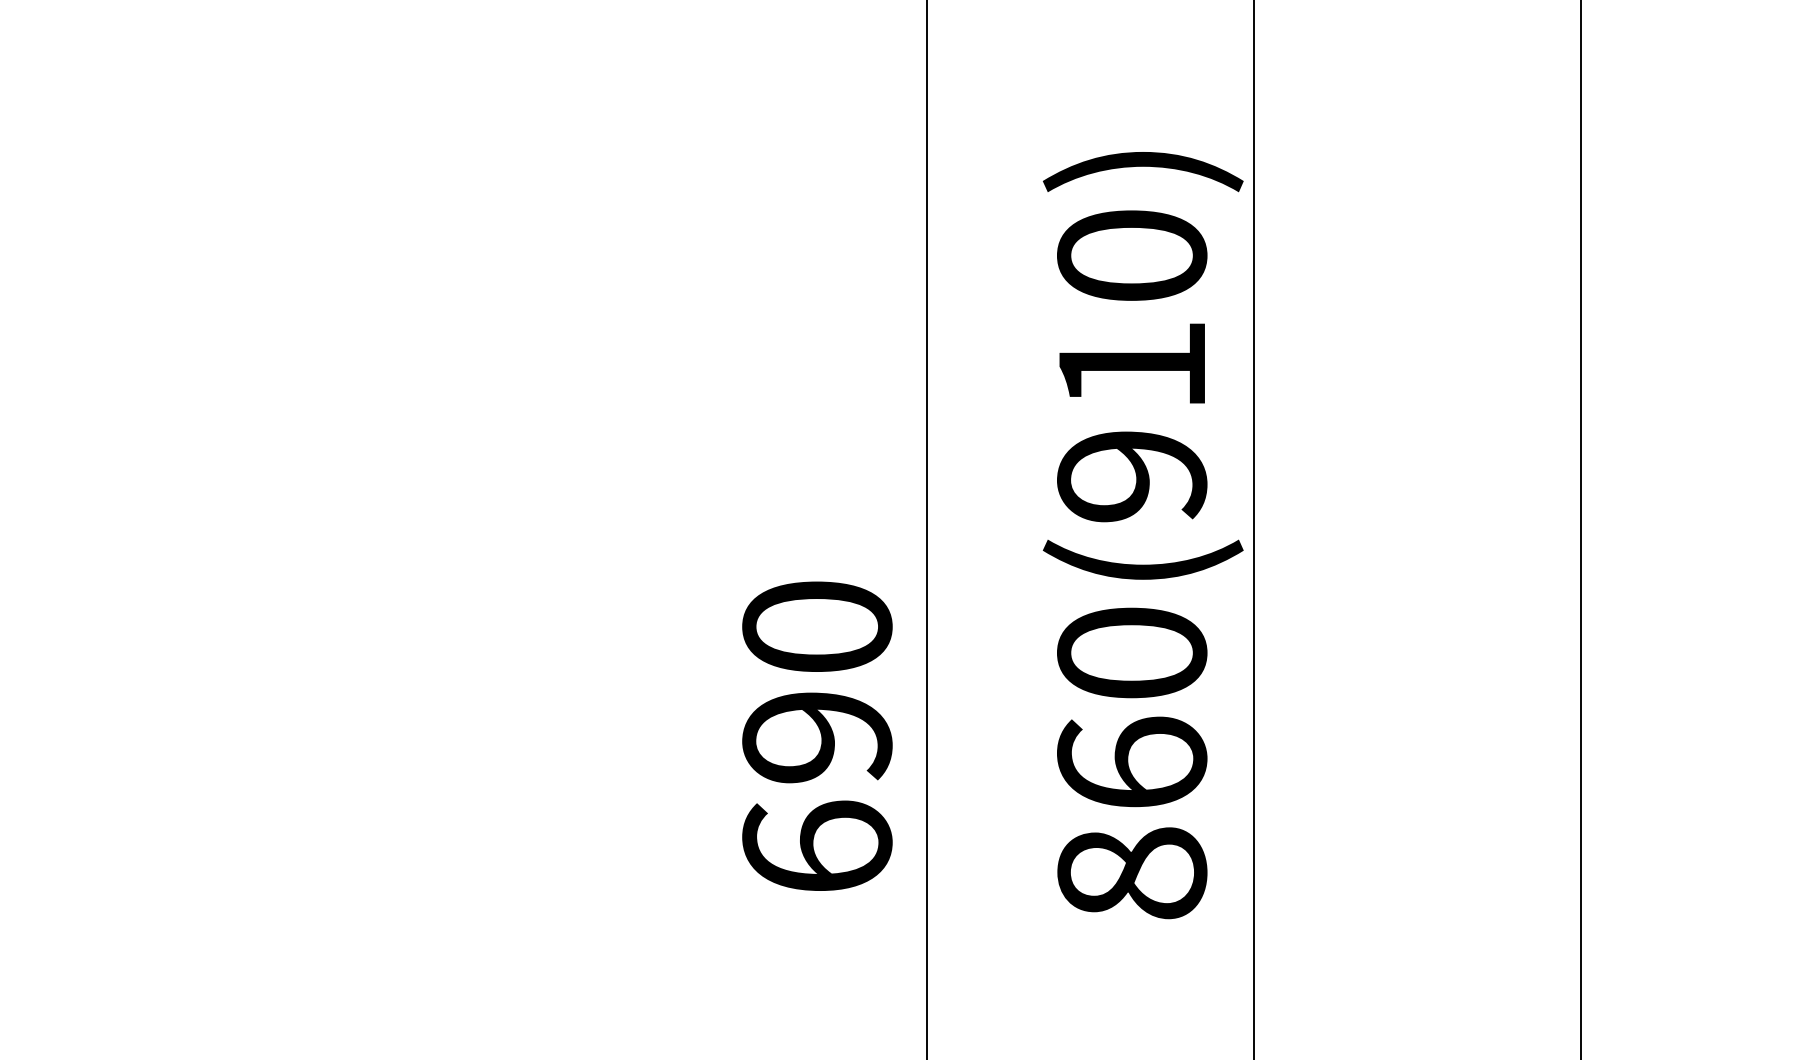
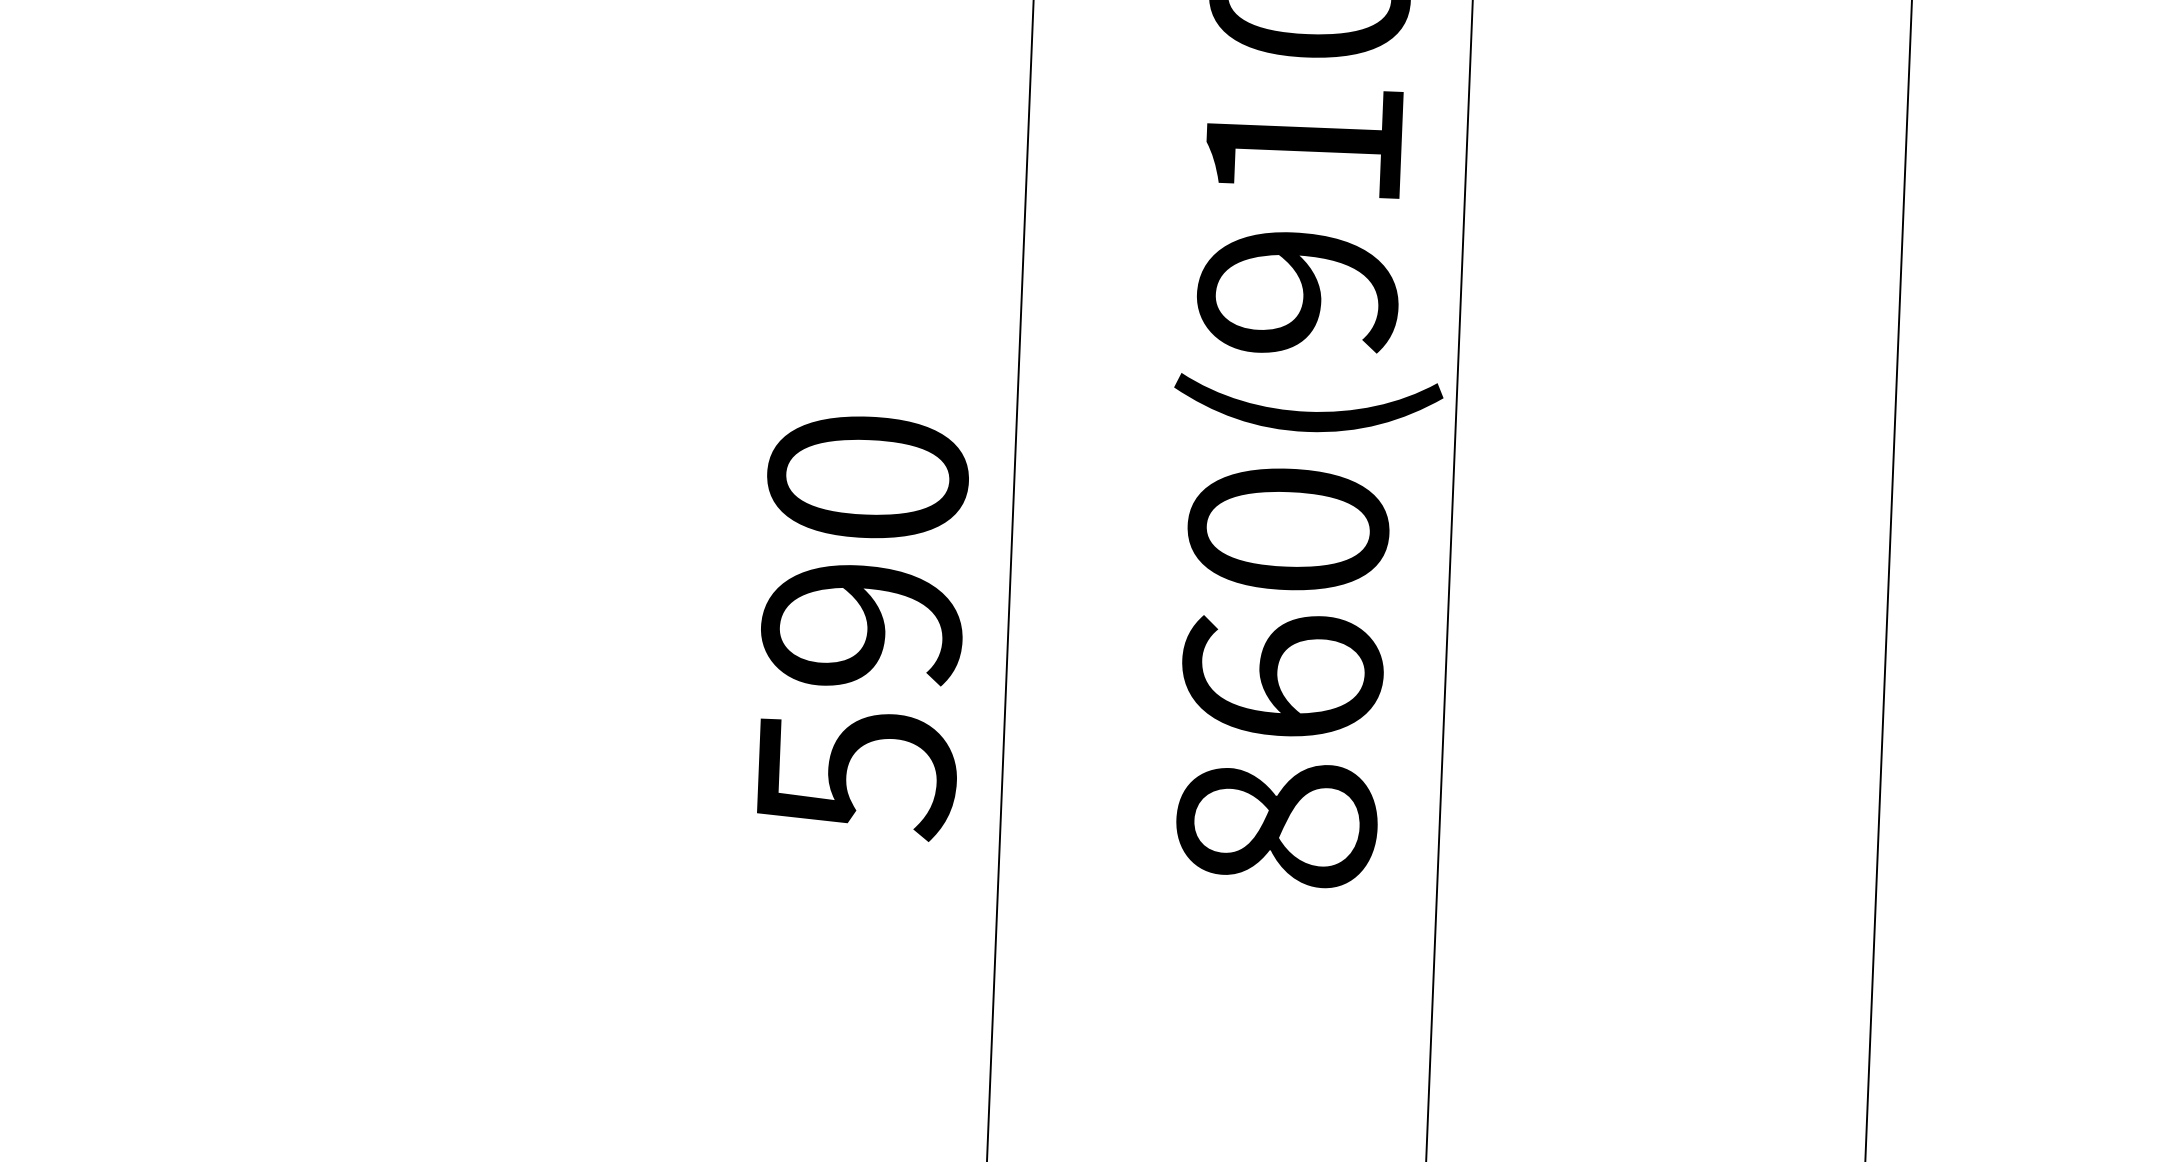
text: (817, 848) -> (856, 774), 690 -> 590

